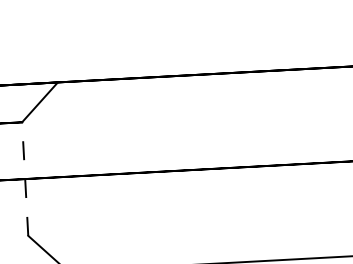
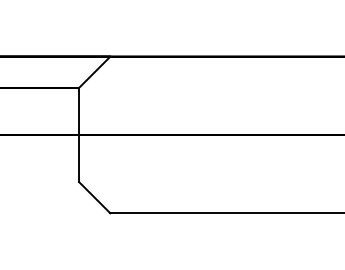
line: (25, 179) -> (79, 135), dashed -> solid

